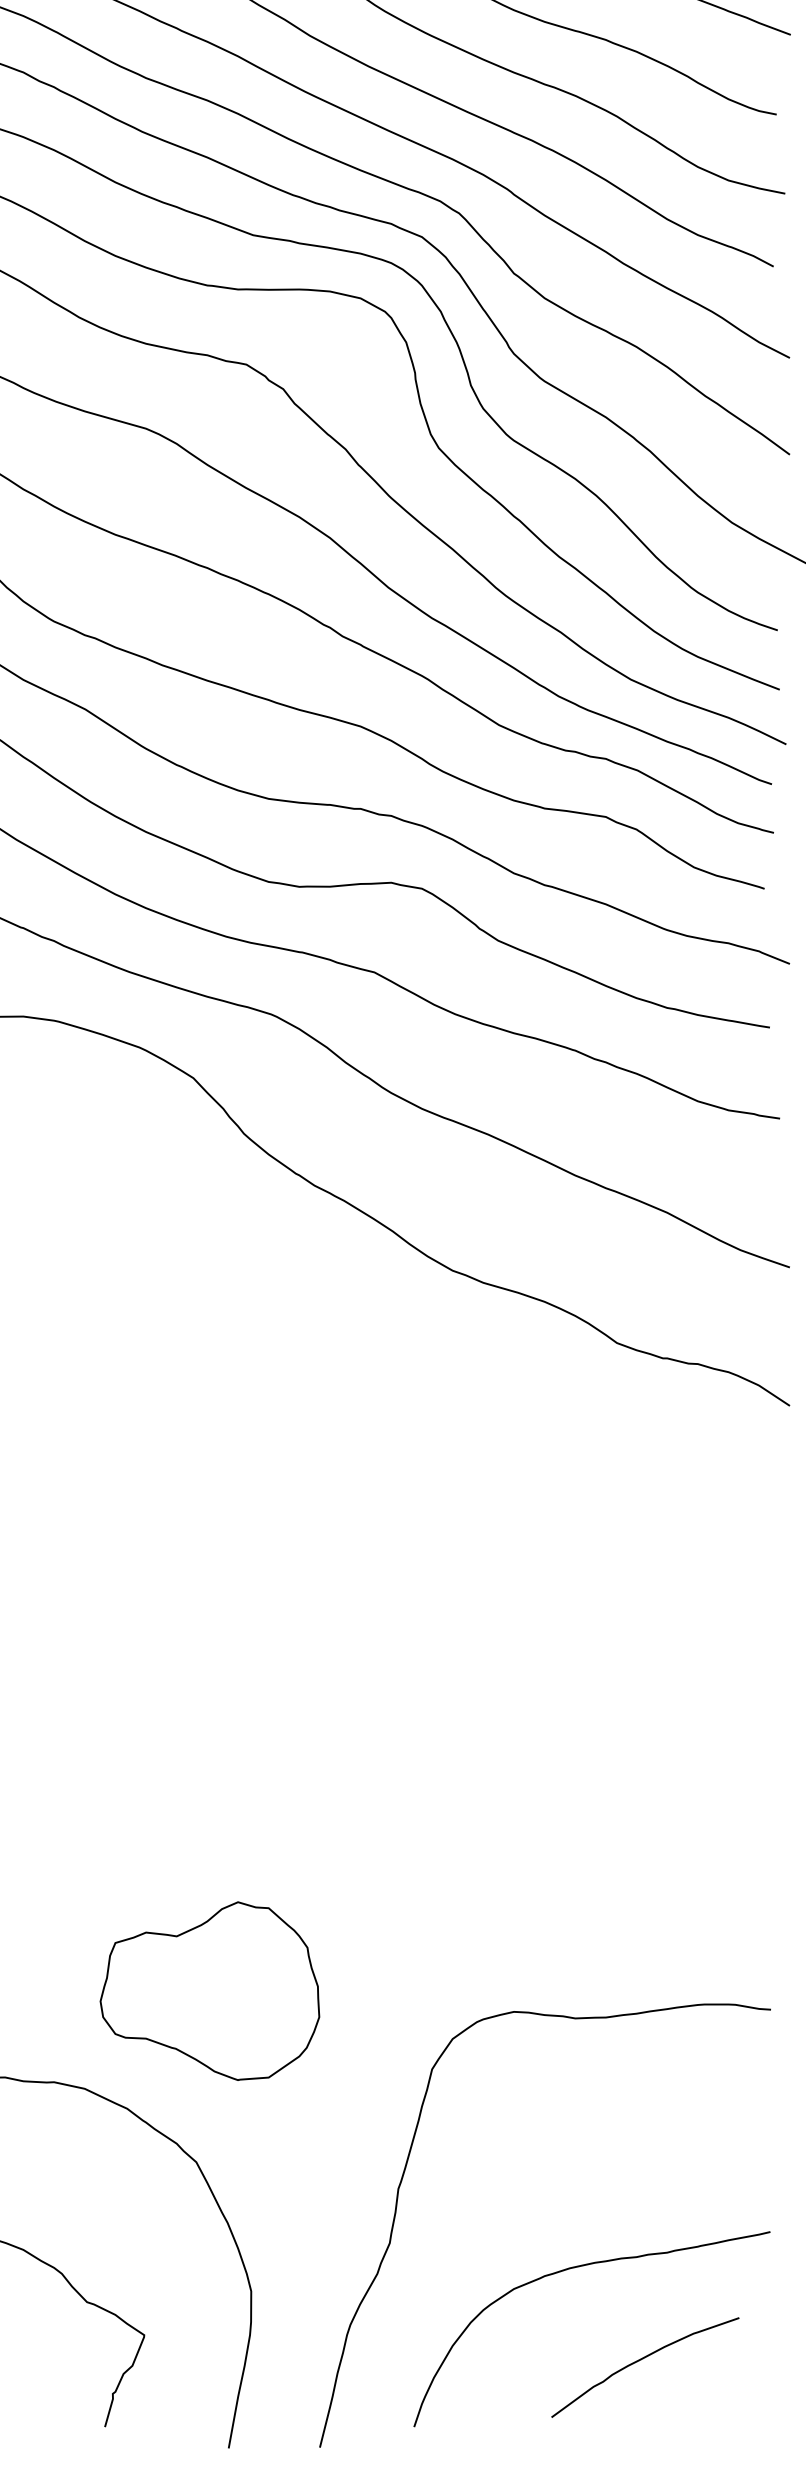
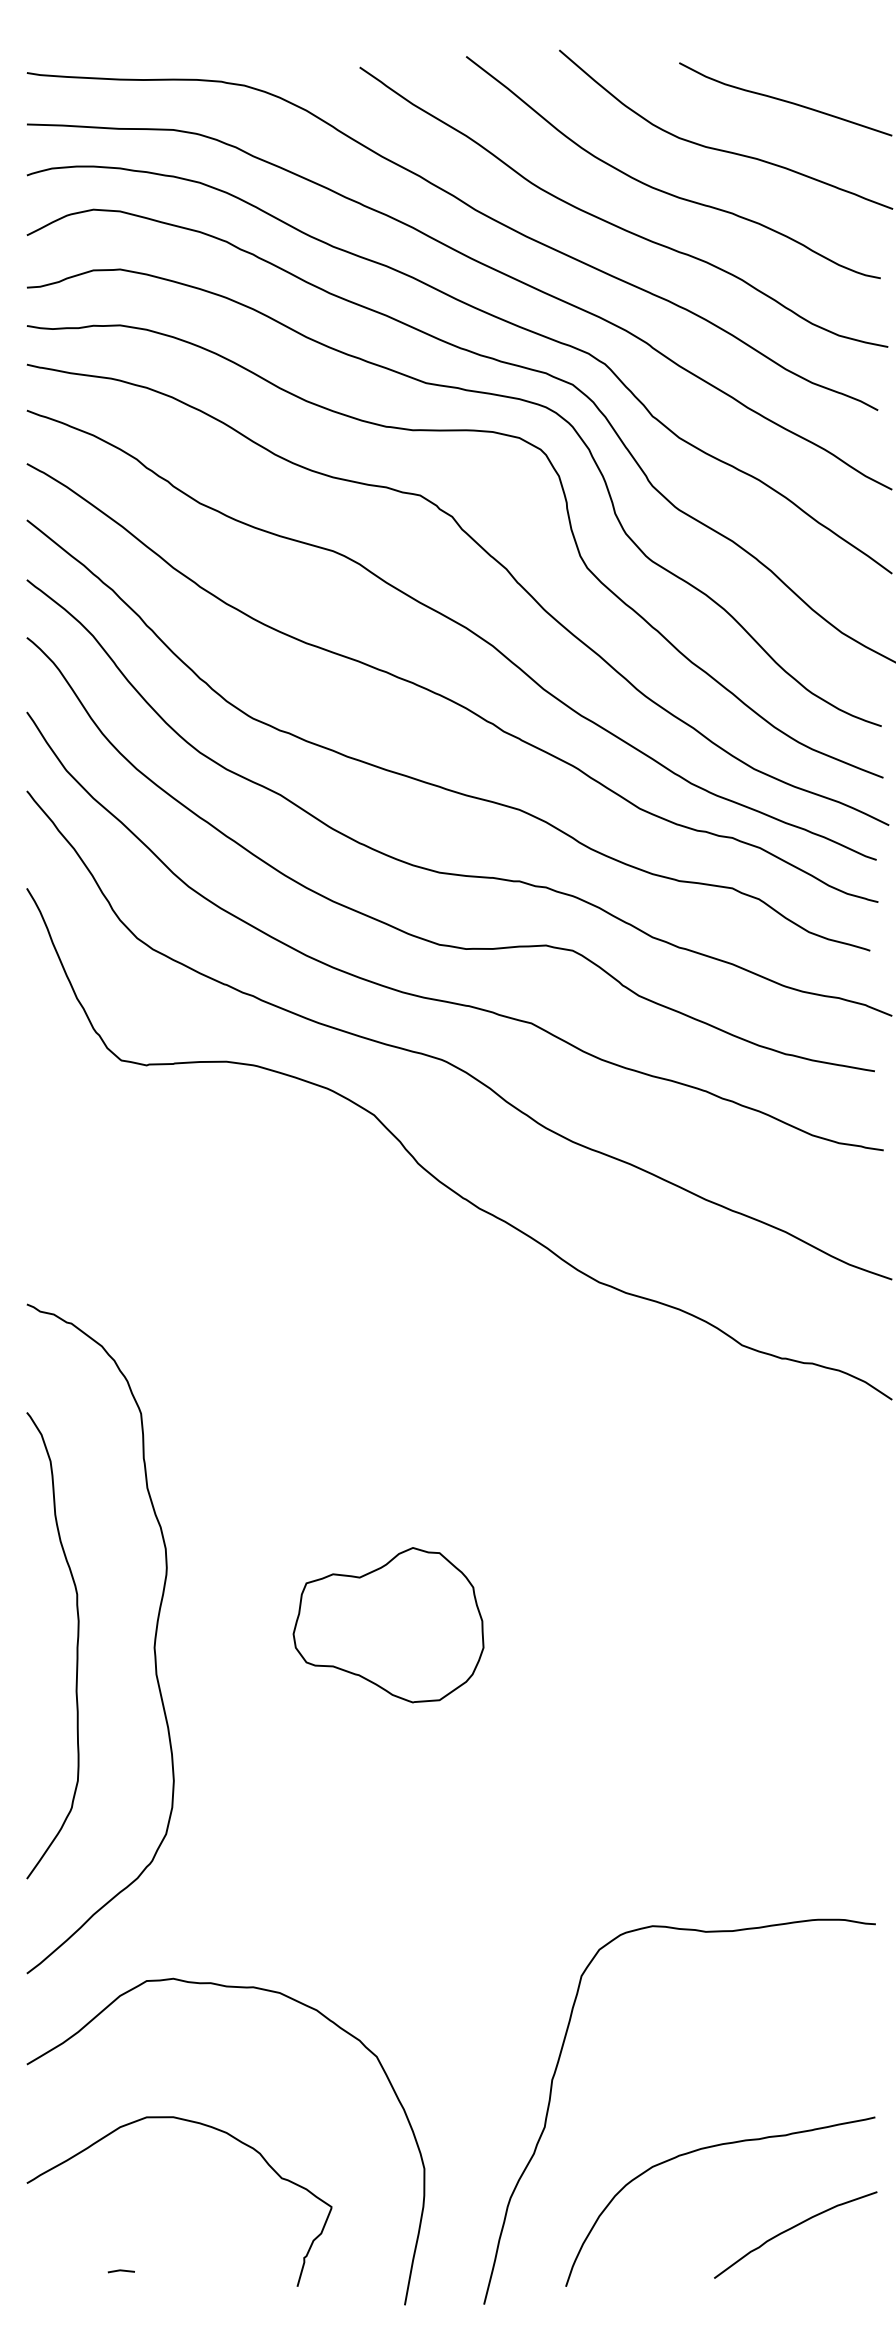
part: (209, 1991) -> (388, 1625), moved
curve: (642, 2359) -> (793, 2228), moved

